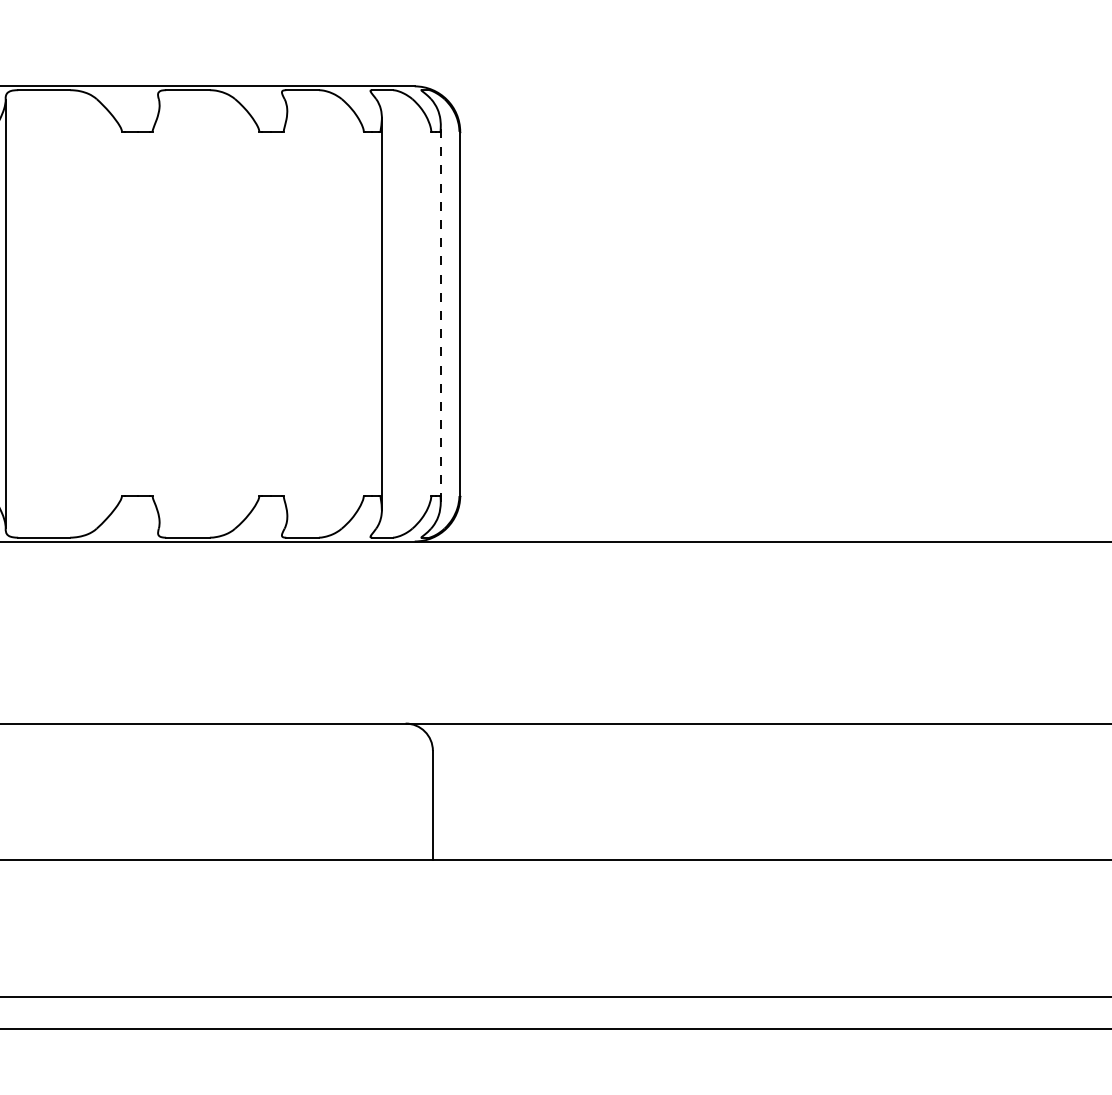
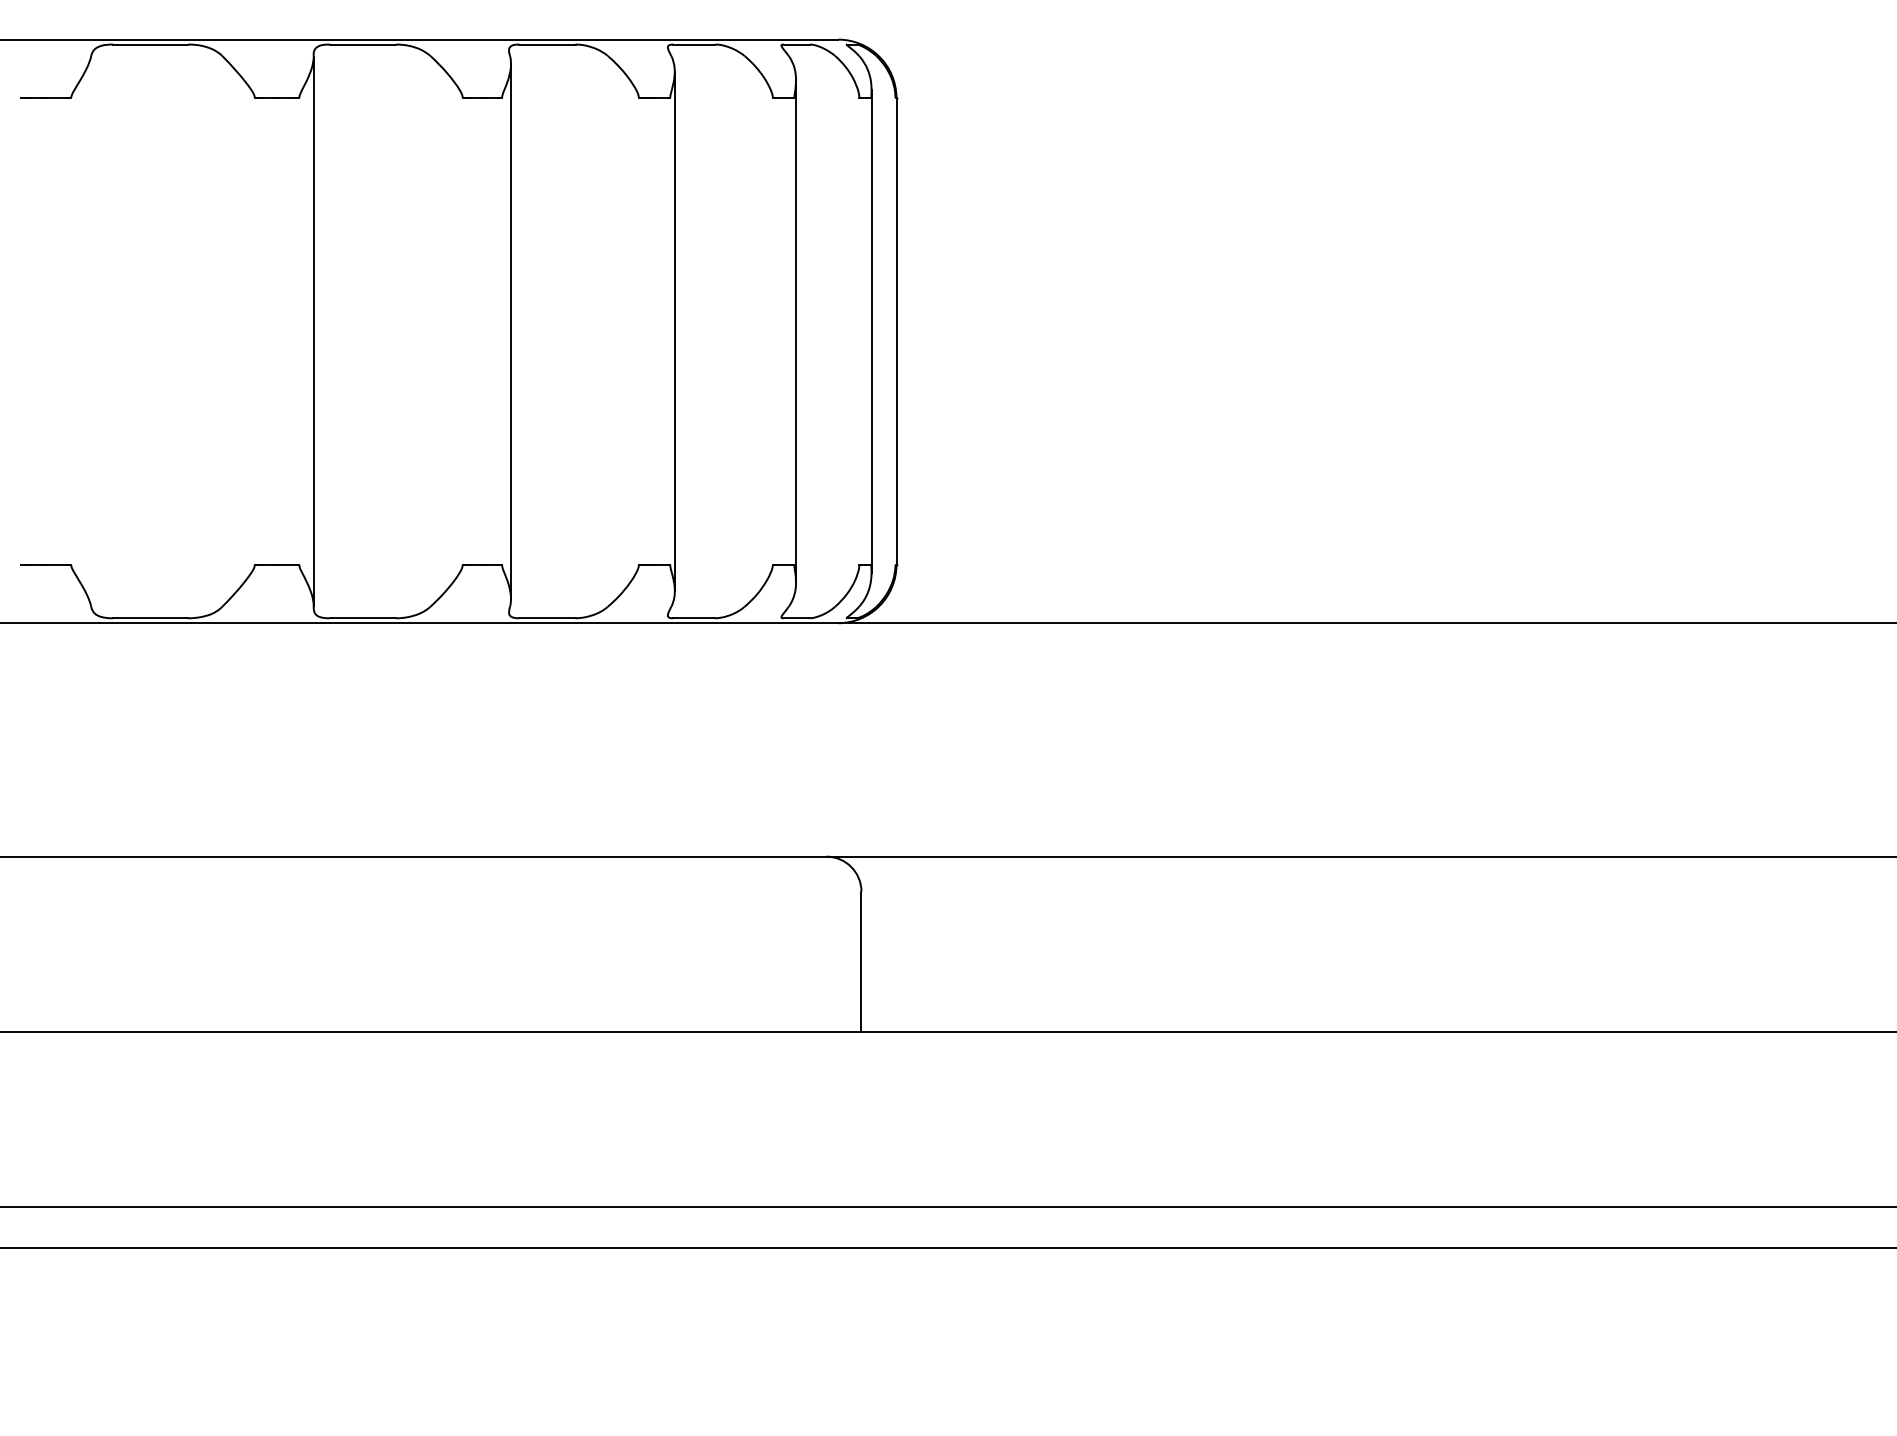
line: (440, 313) -> (871, 330), dashed -> solid
line: (159, 314) -> (511, 331), added
line: (287, 314) -> (674, 331), added

